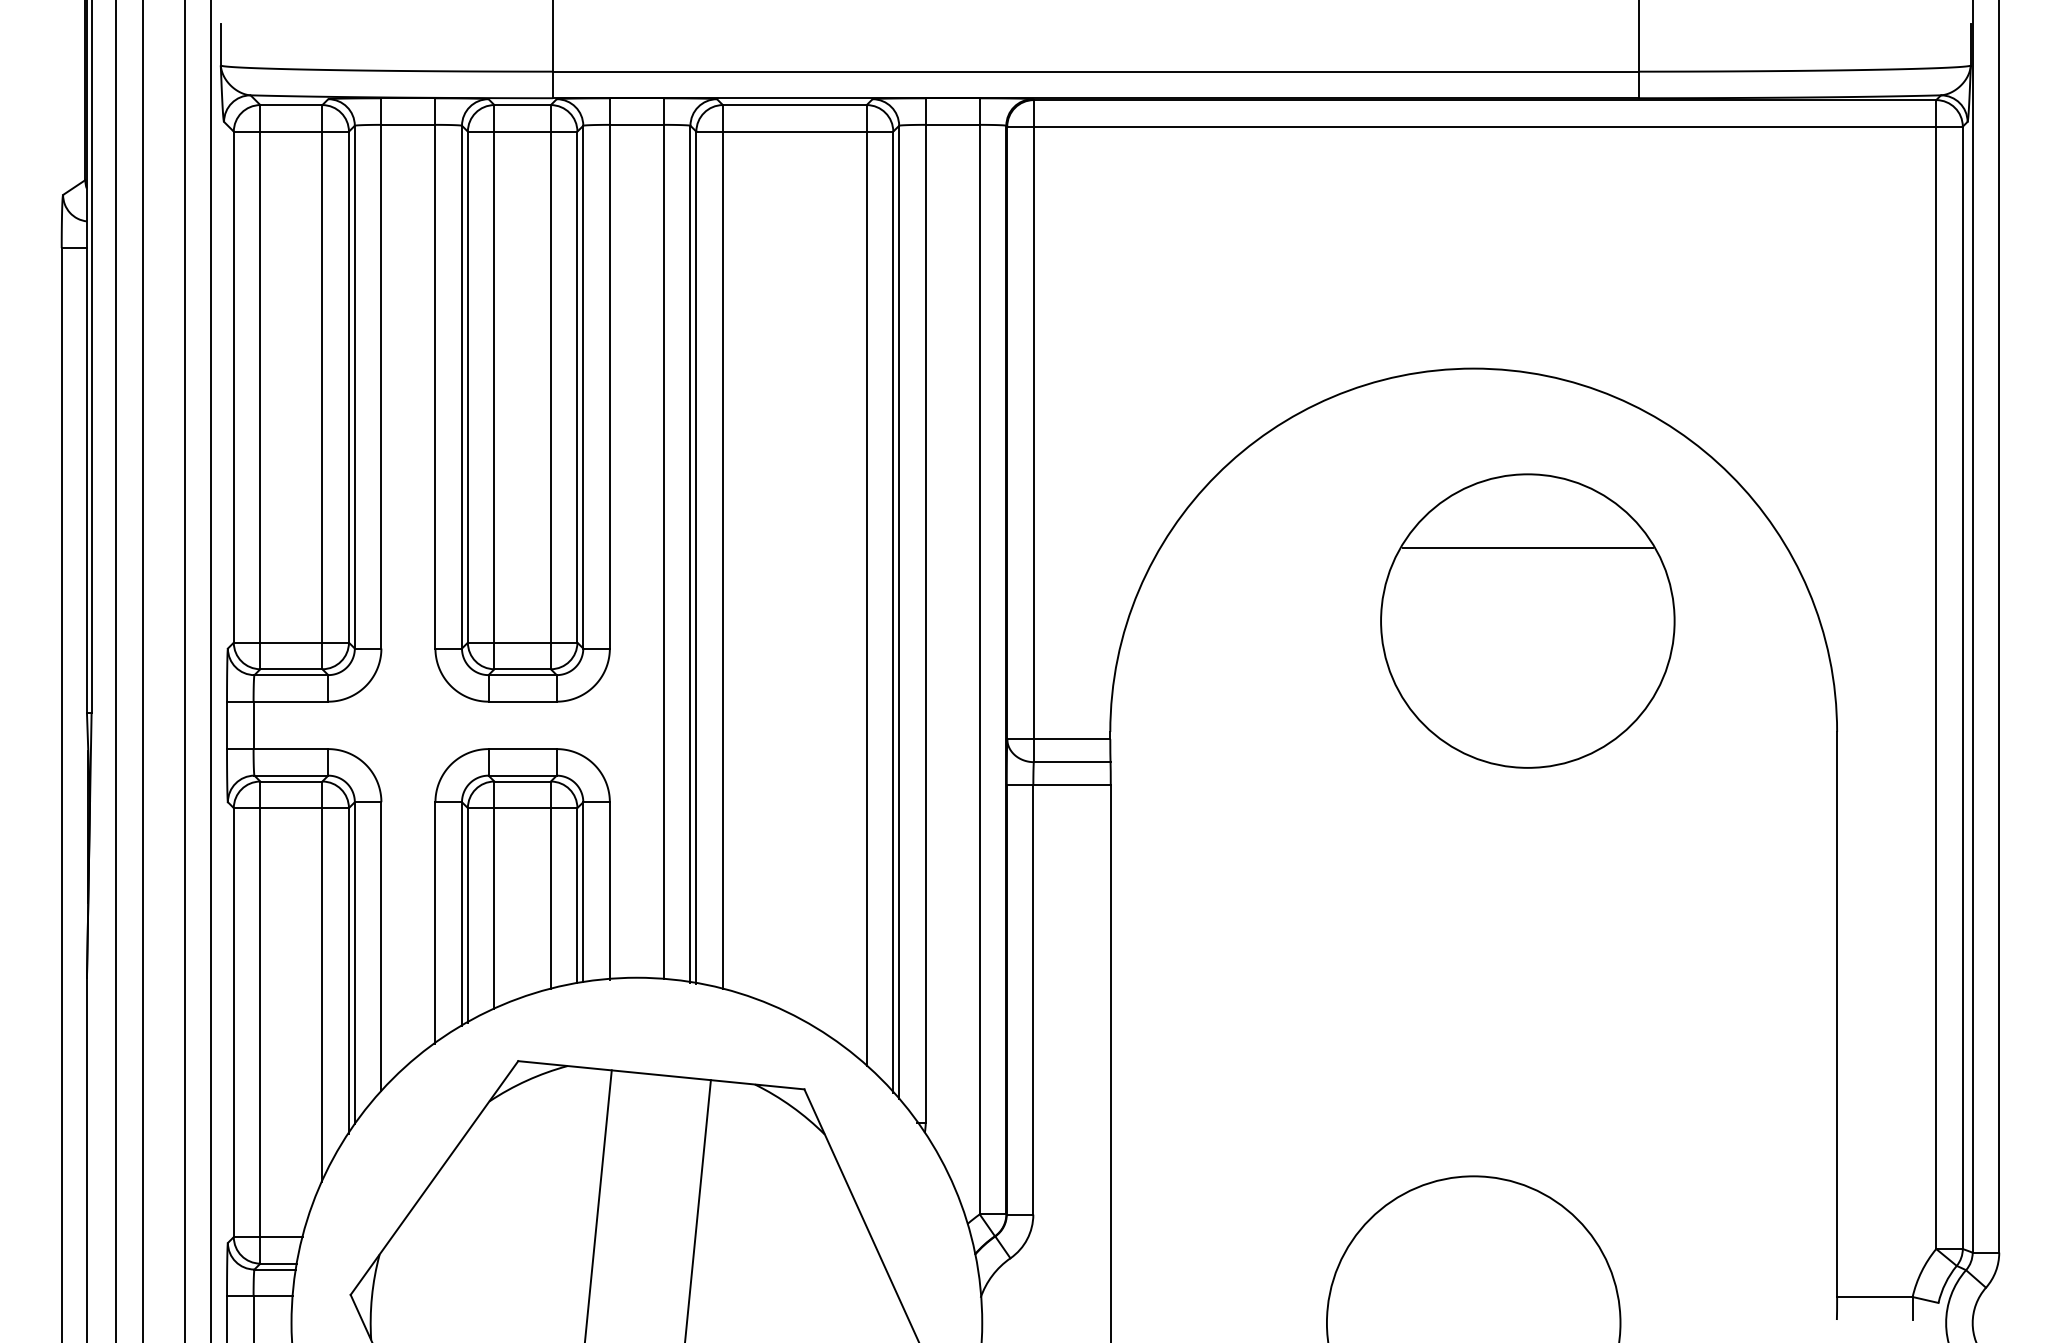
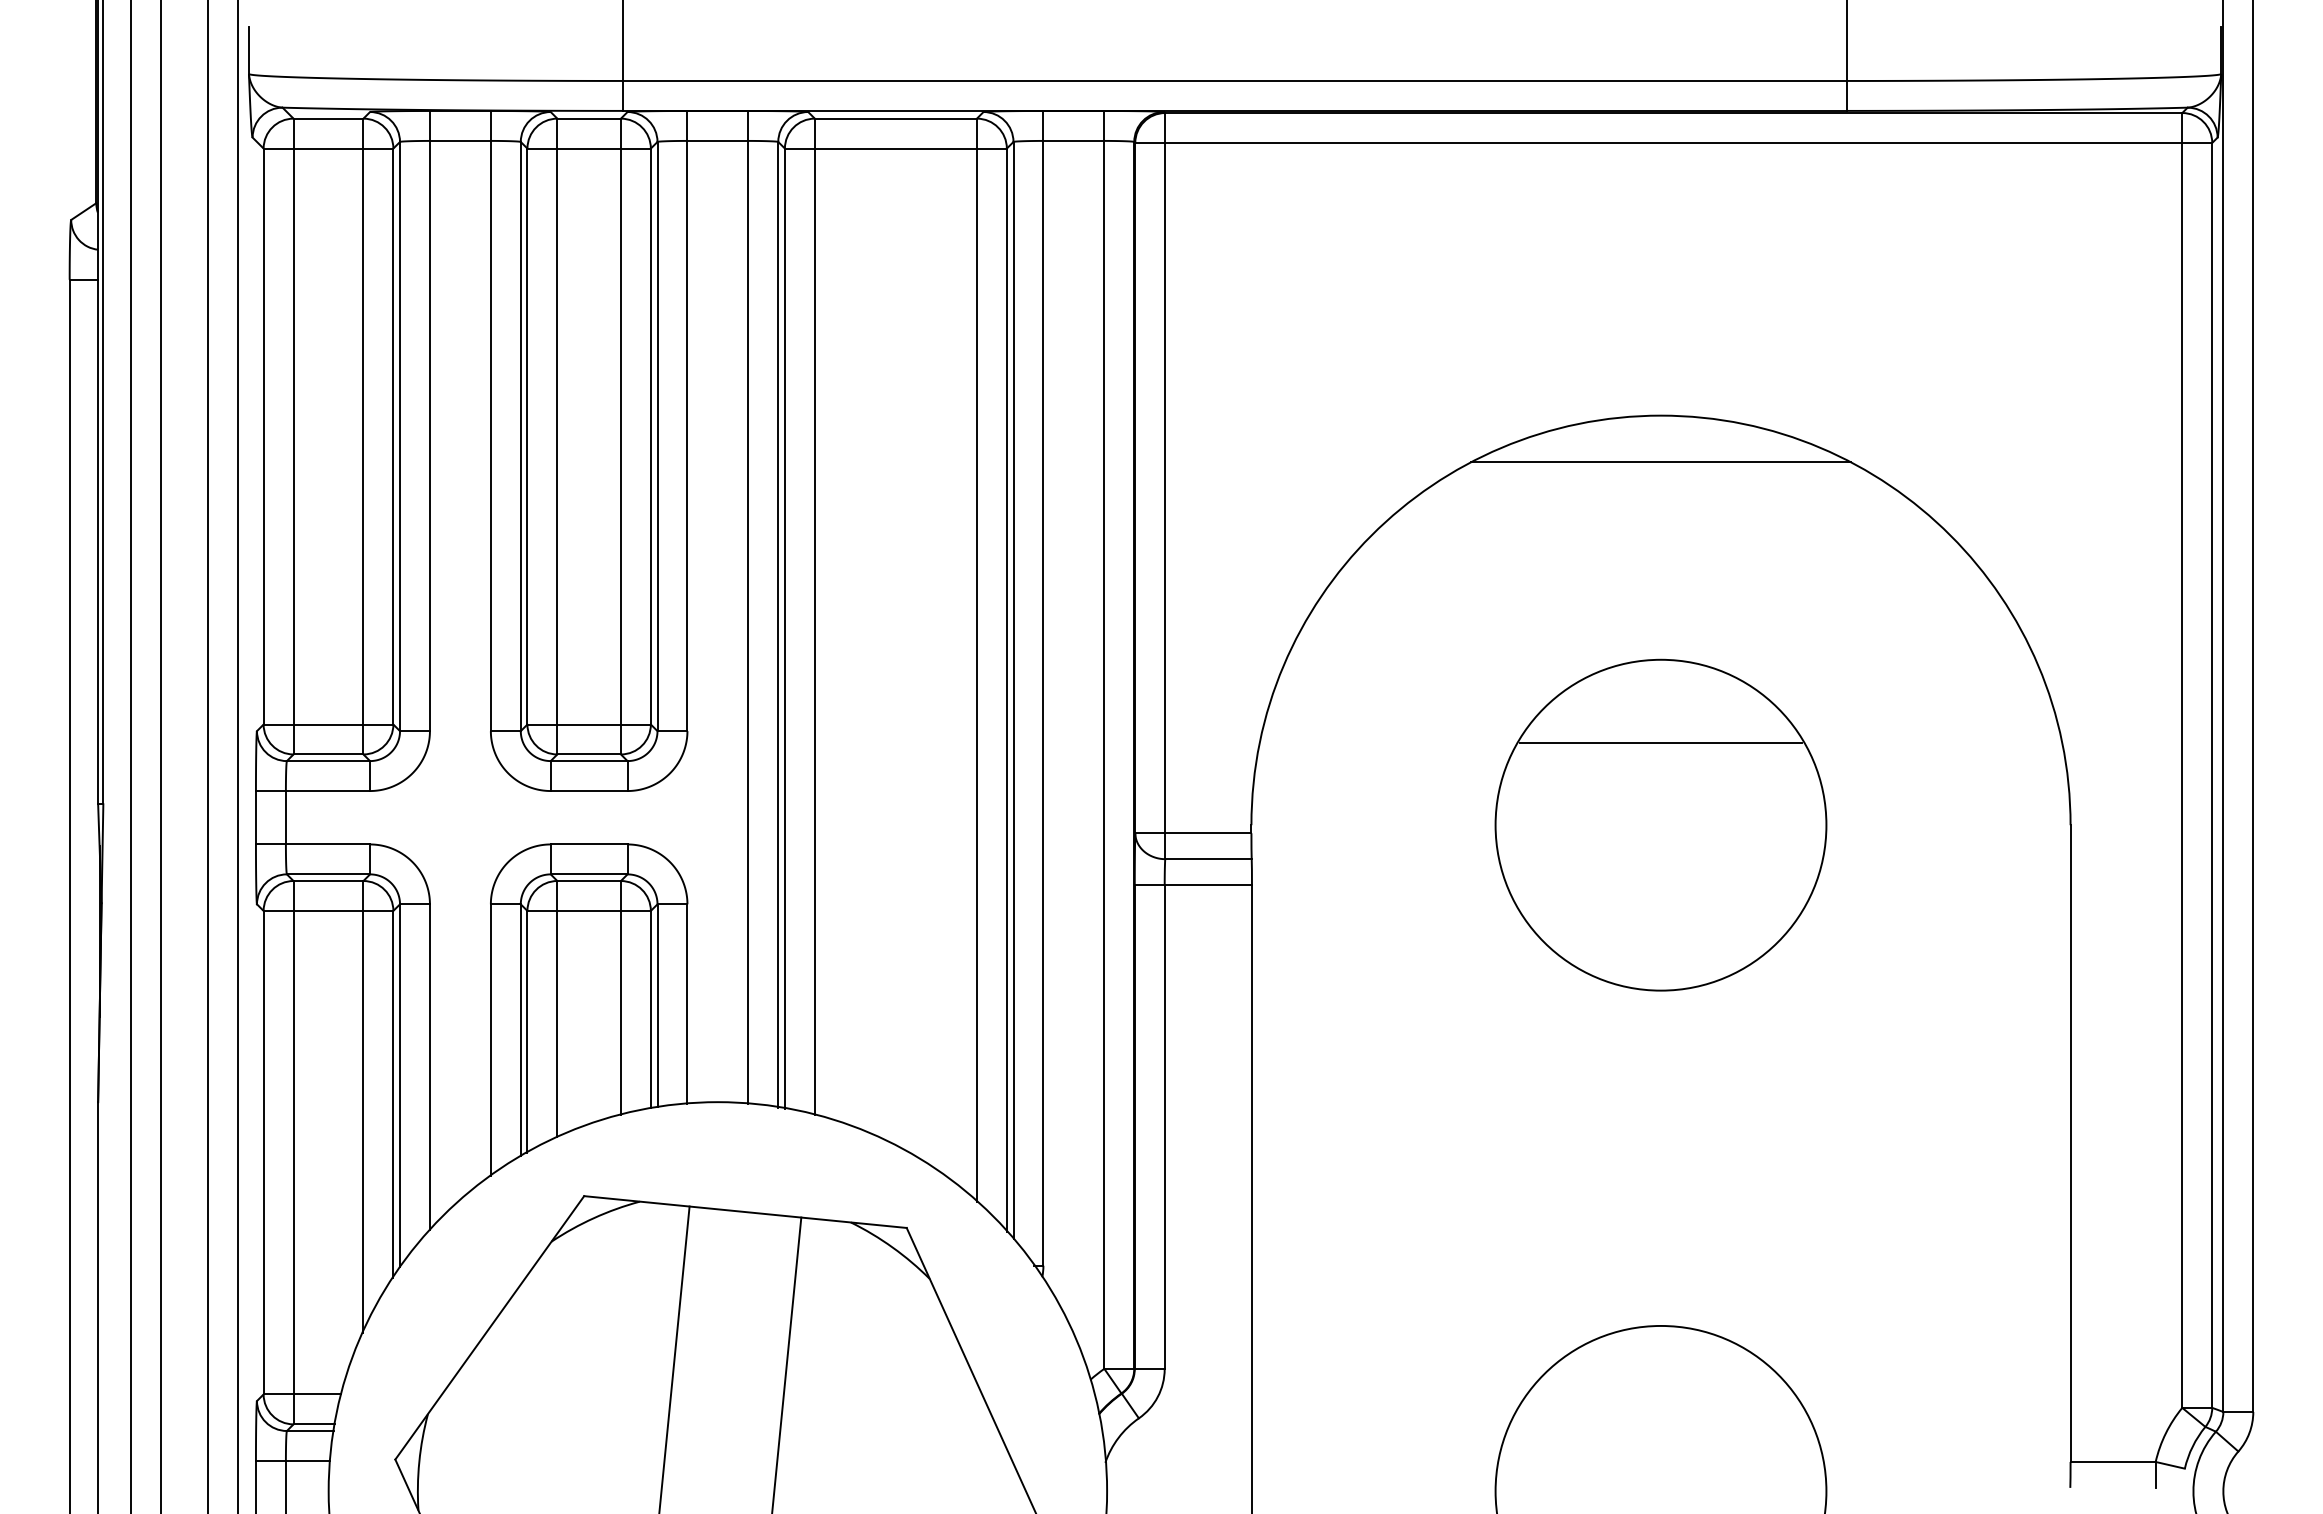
line: (1473, 410) -> (1660, 462), added
part: (1527, 620) -> (1660, 824), moved

